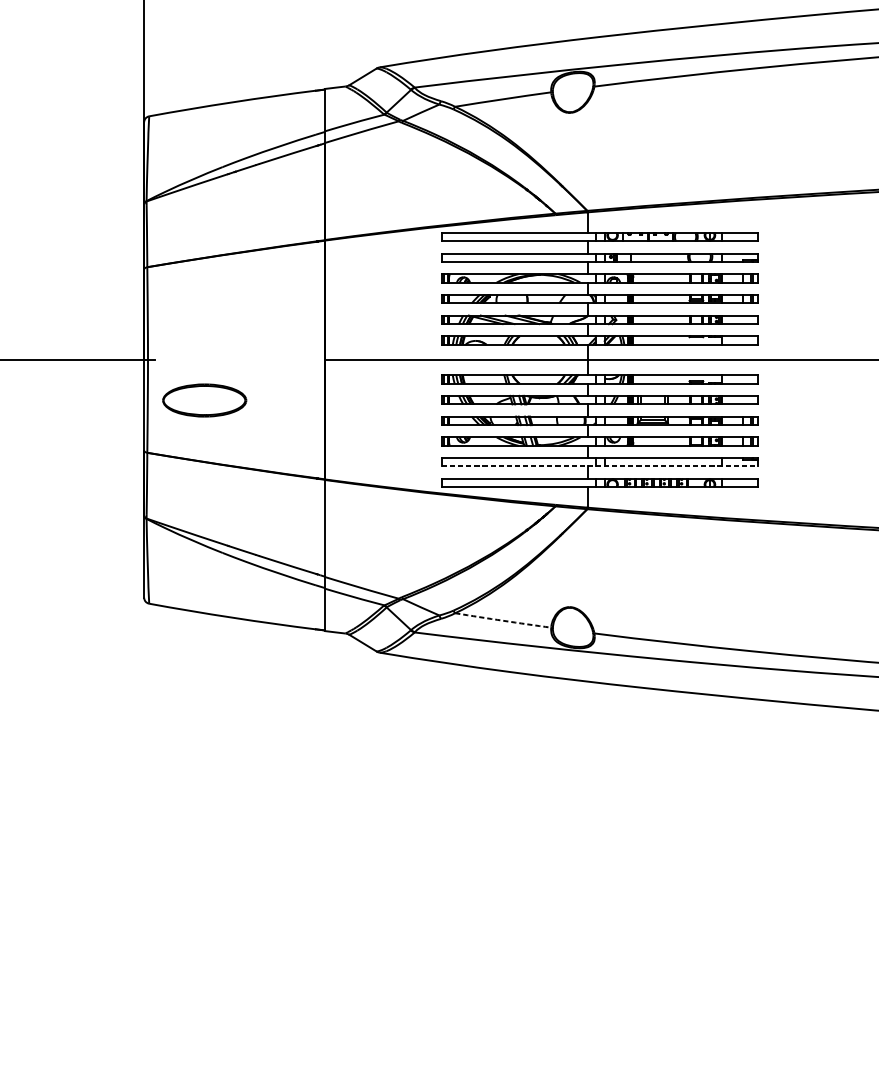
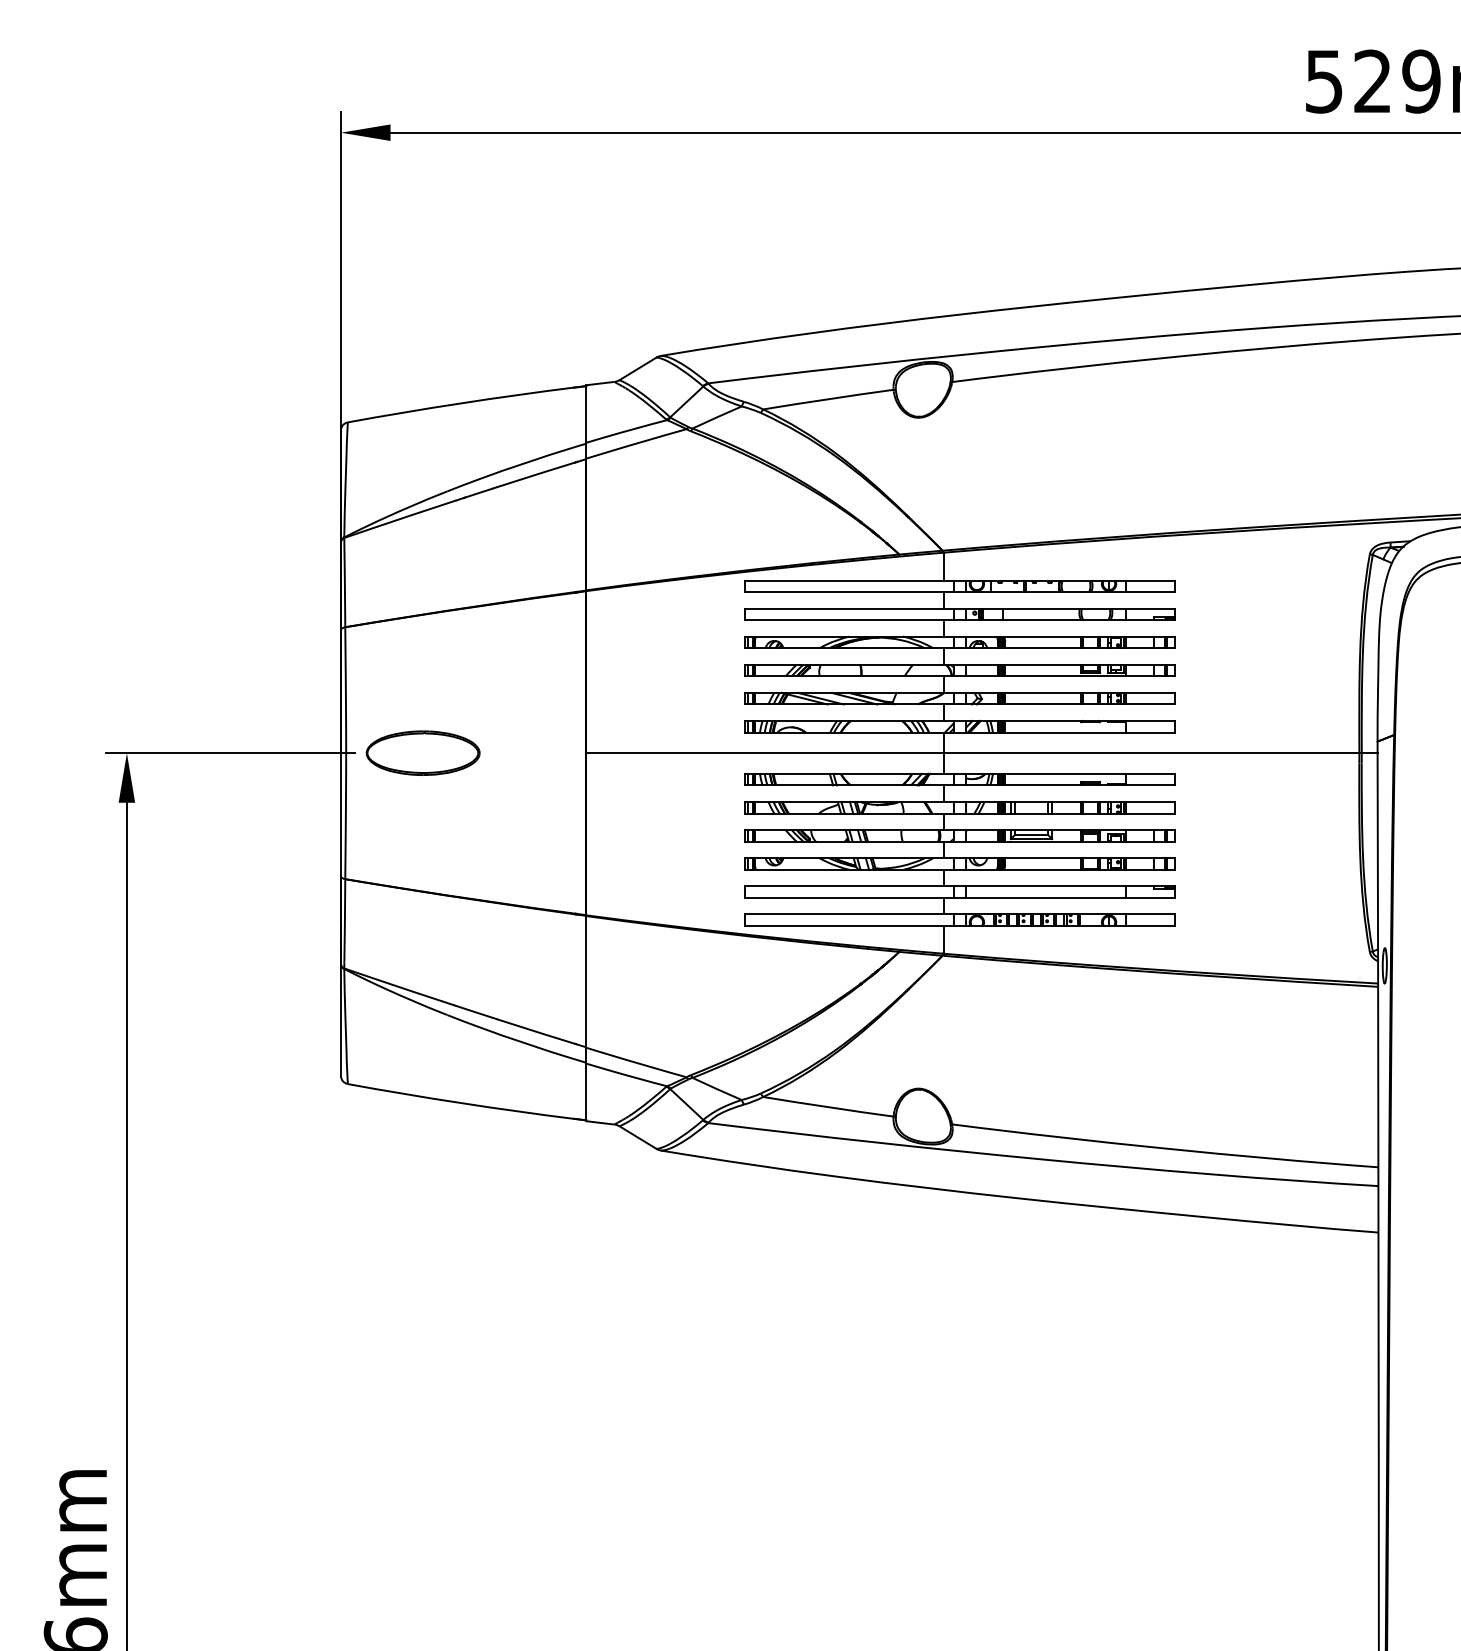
part: (204, 400) -> (422, 752), moved
line: (599, 466) -> (959, 897), dashed -> solid
arc: (503, 620) -> (828, 1107), dashed -> solid

